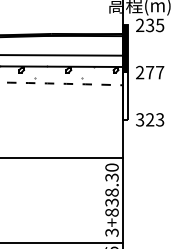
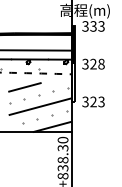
text: (150, 25) -> (93, 26), 235 -> 333
text: (149, 72) -> (93, 64), 277 -> 328
hatch: (82, 126) -> (39, 107), added

